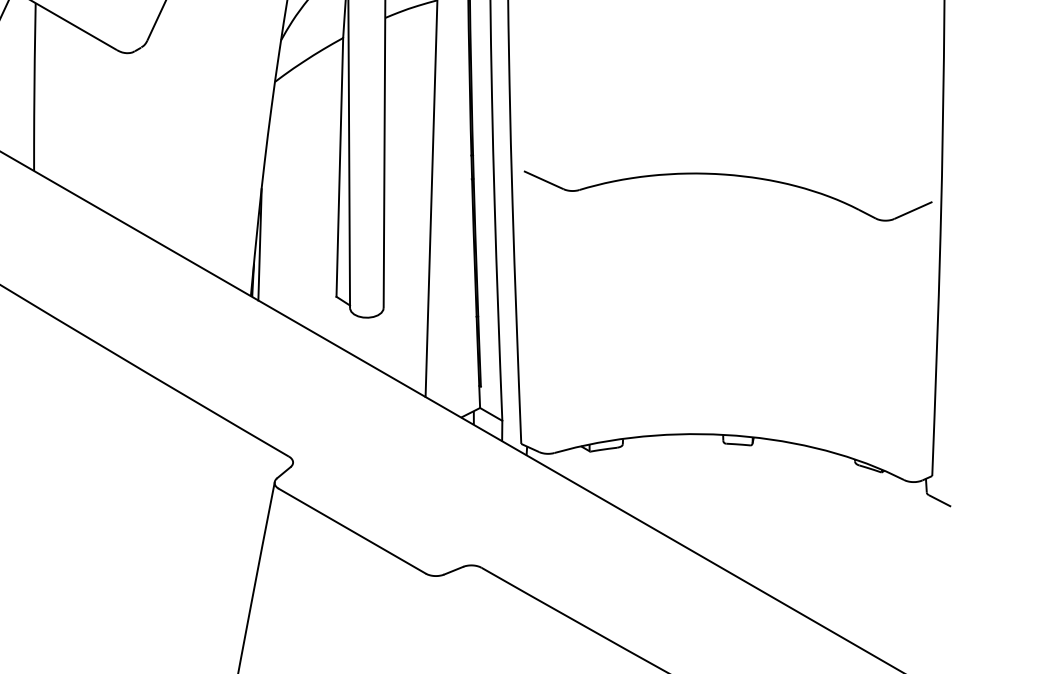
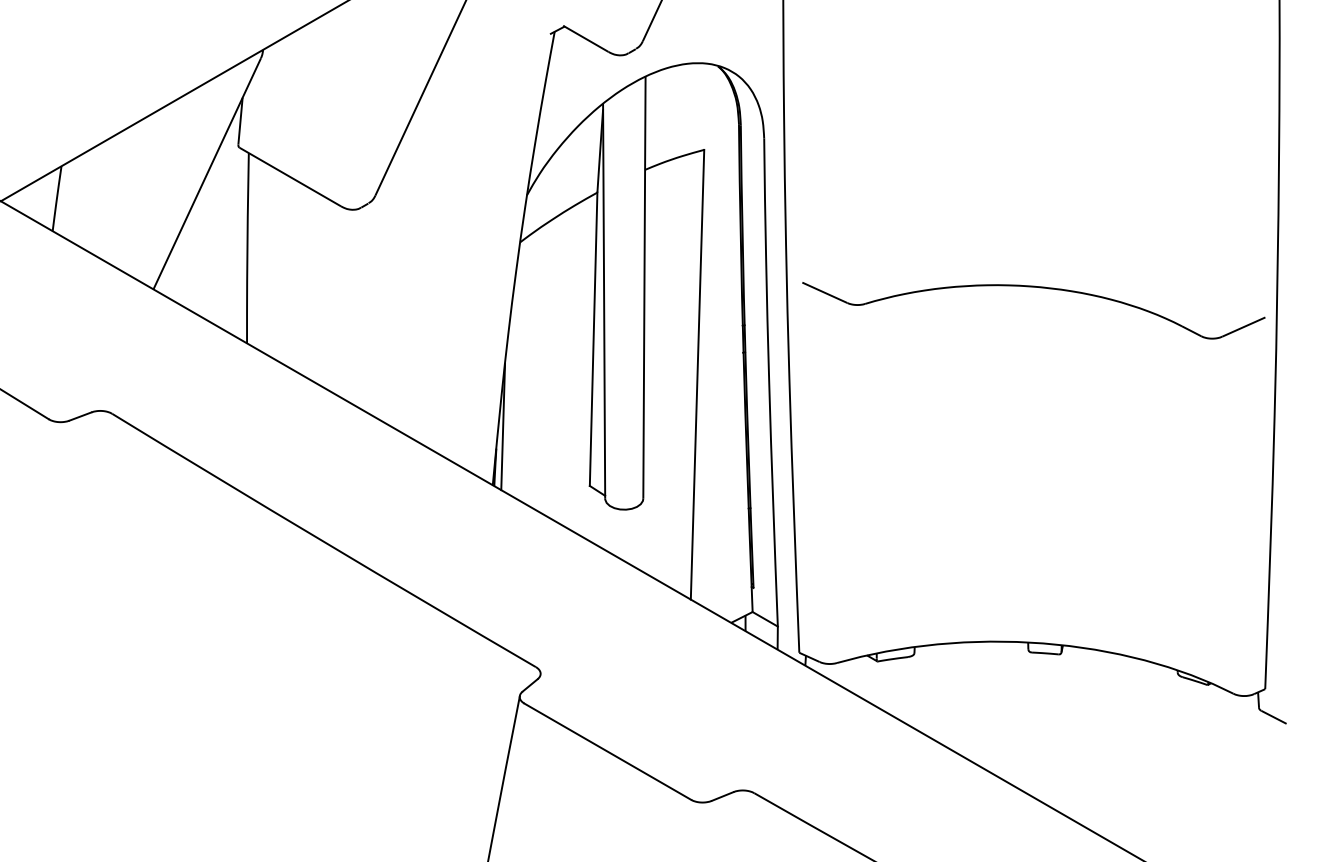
part: (733, 176) -> (1039, 288), moved

